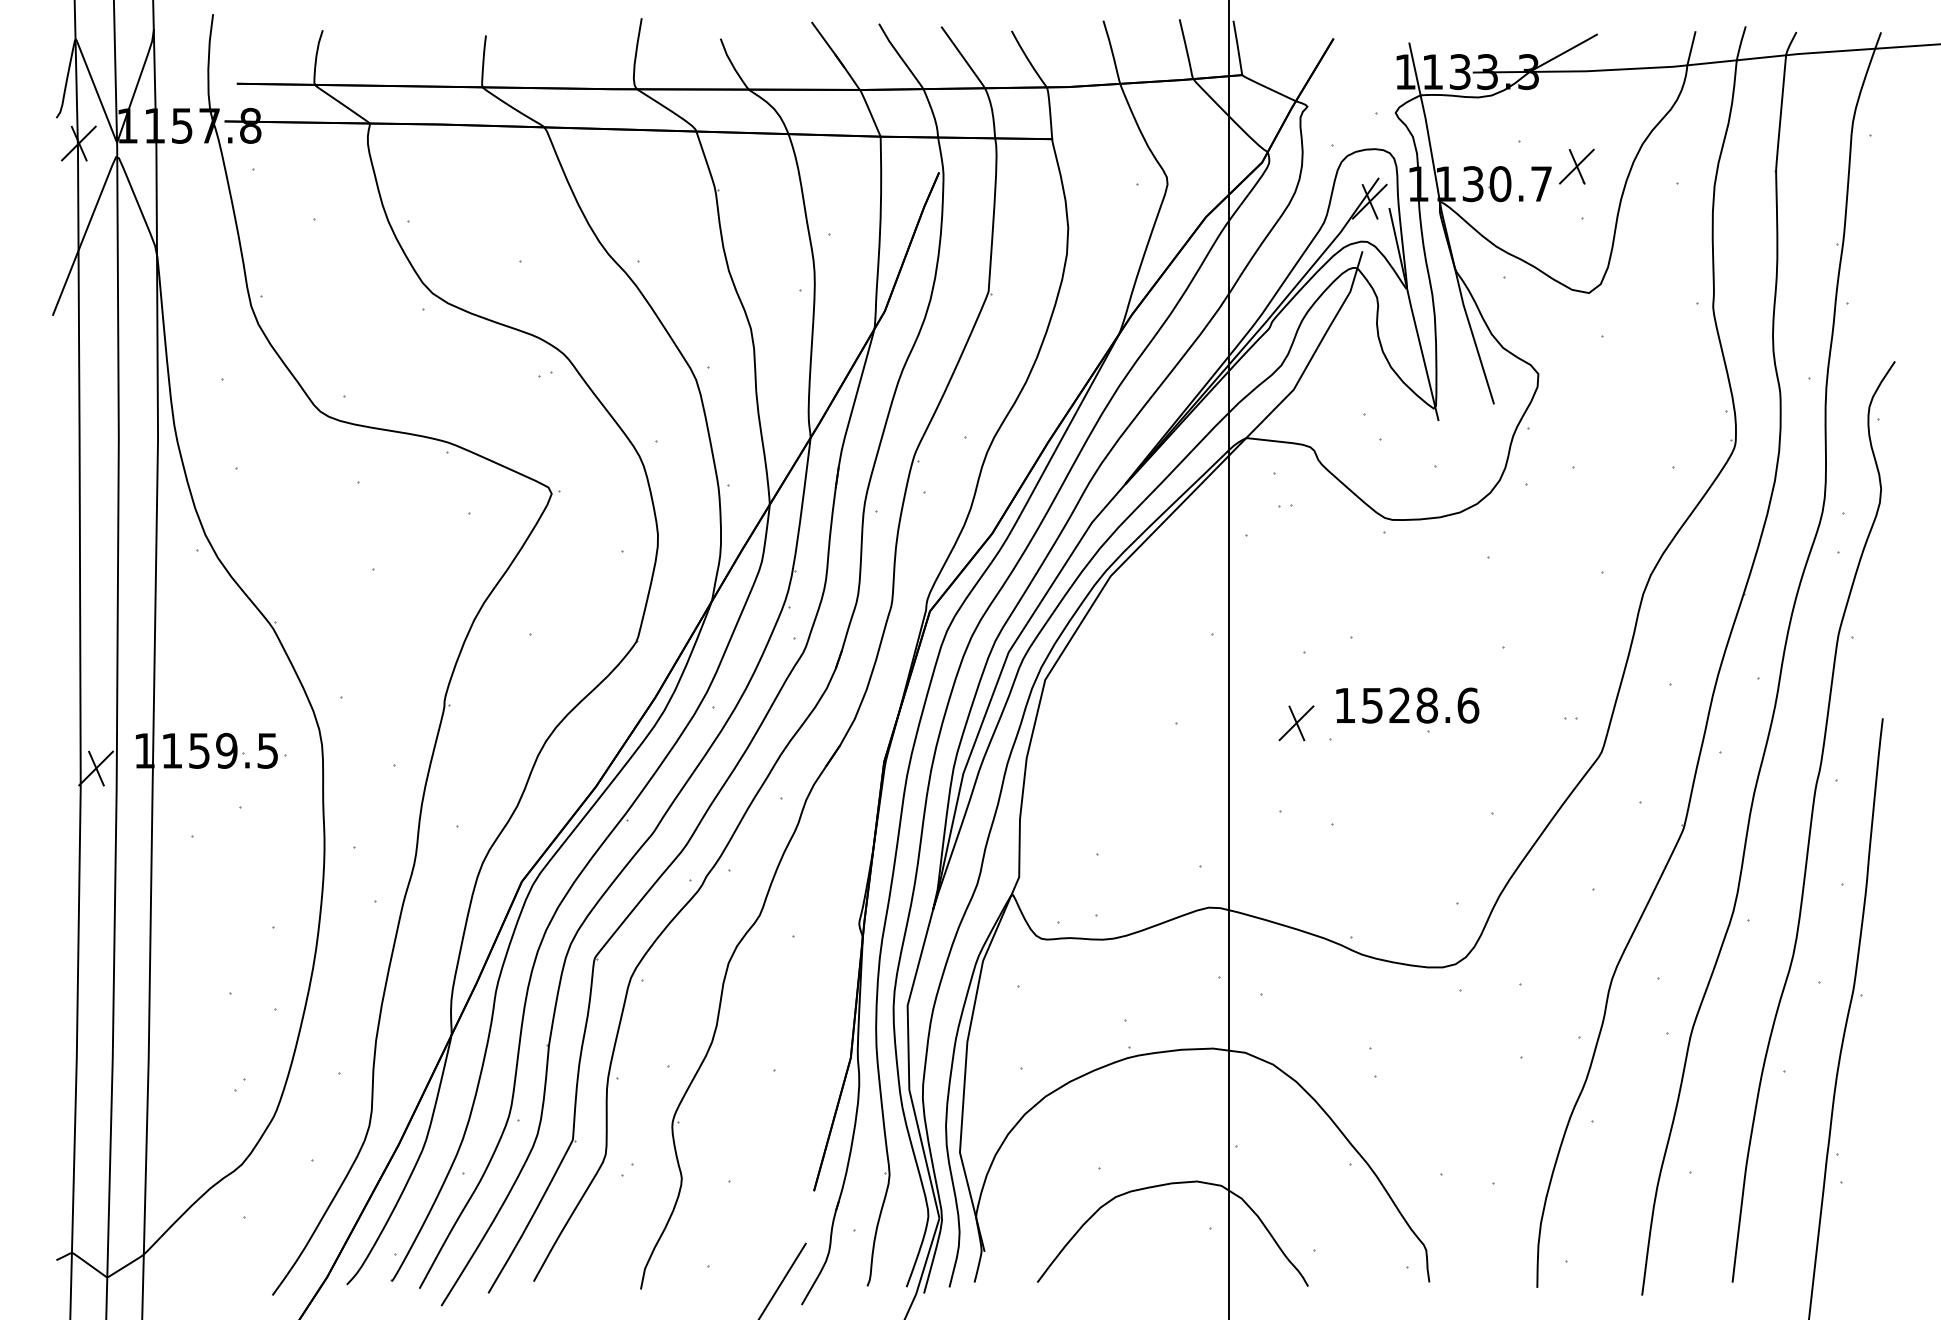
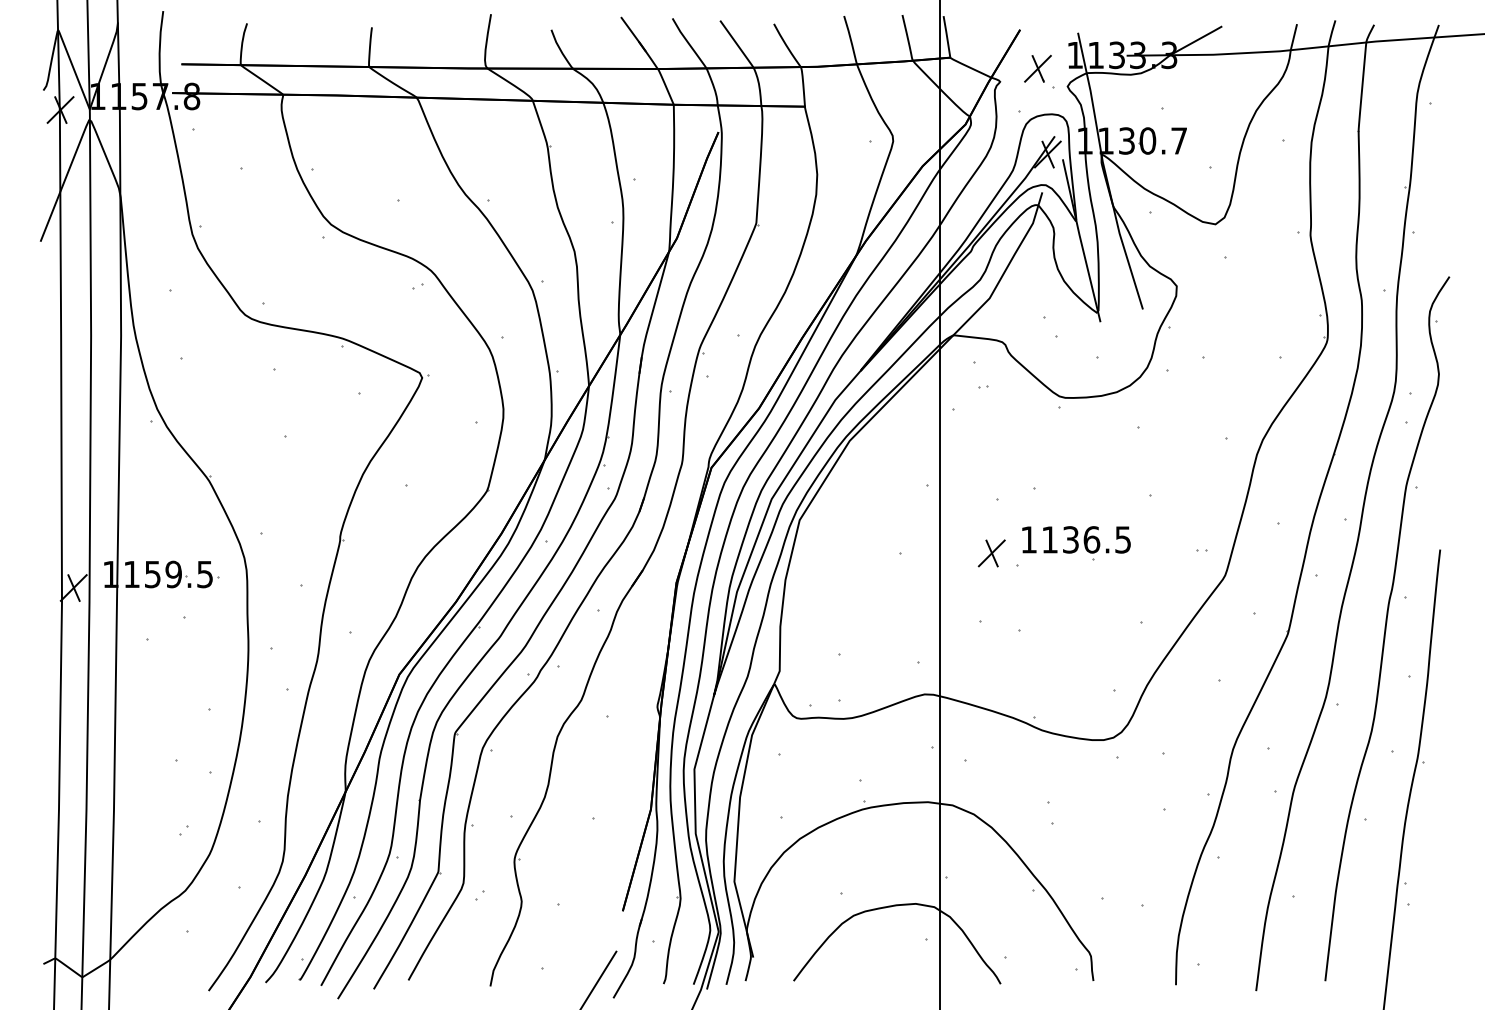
part: (1576, 166) -> (1037, 68), moved
text: (1420, 705) -> (1086, 539), 1528.6 -> 1136.5

